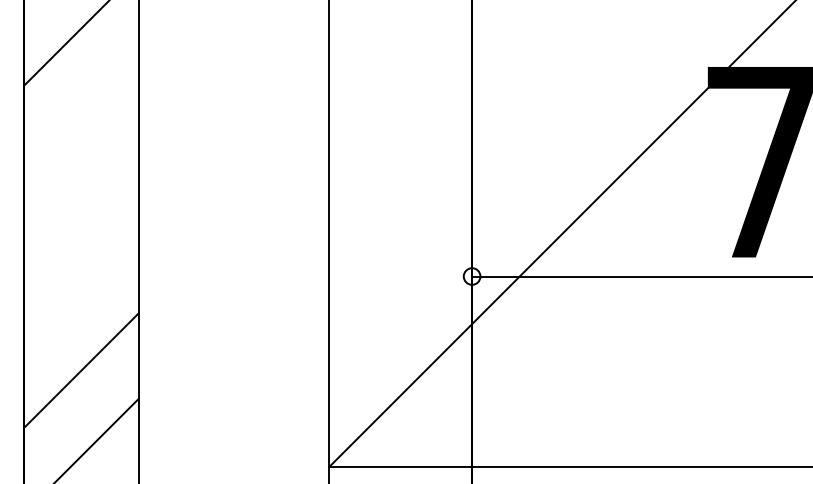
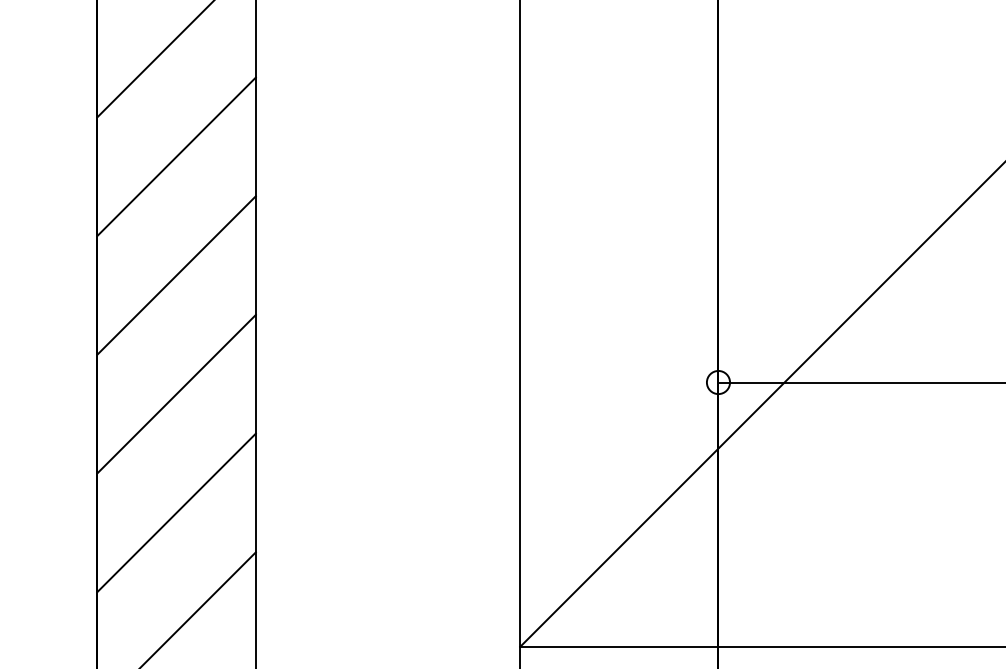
line: (81, 113) -> (176, 156), added
line: (81, 199) -> (176, 275), added
line: (81, 284) -> (176, 393), added

